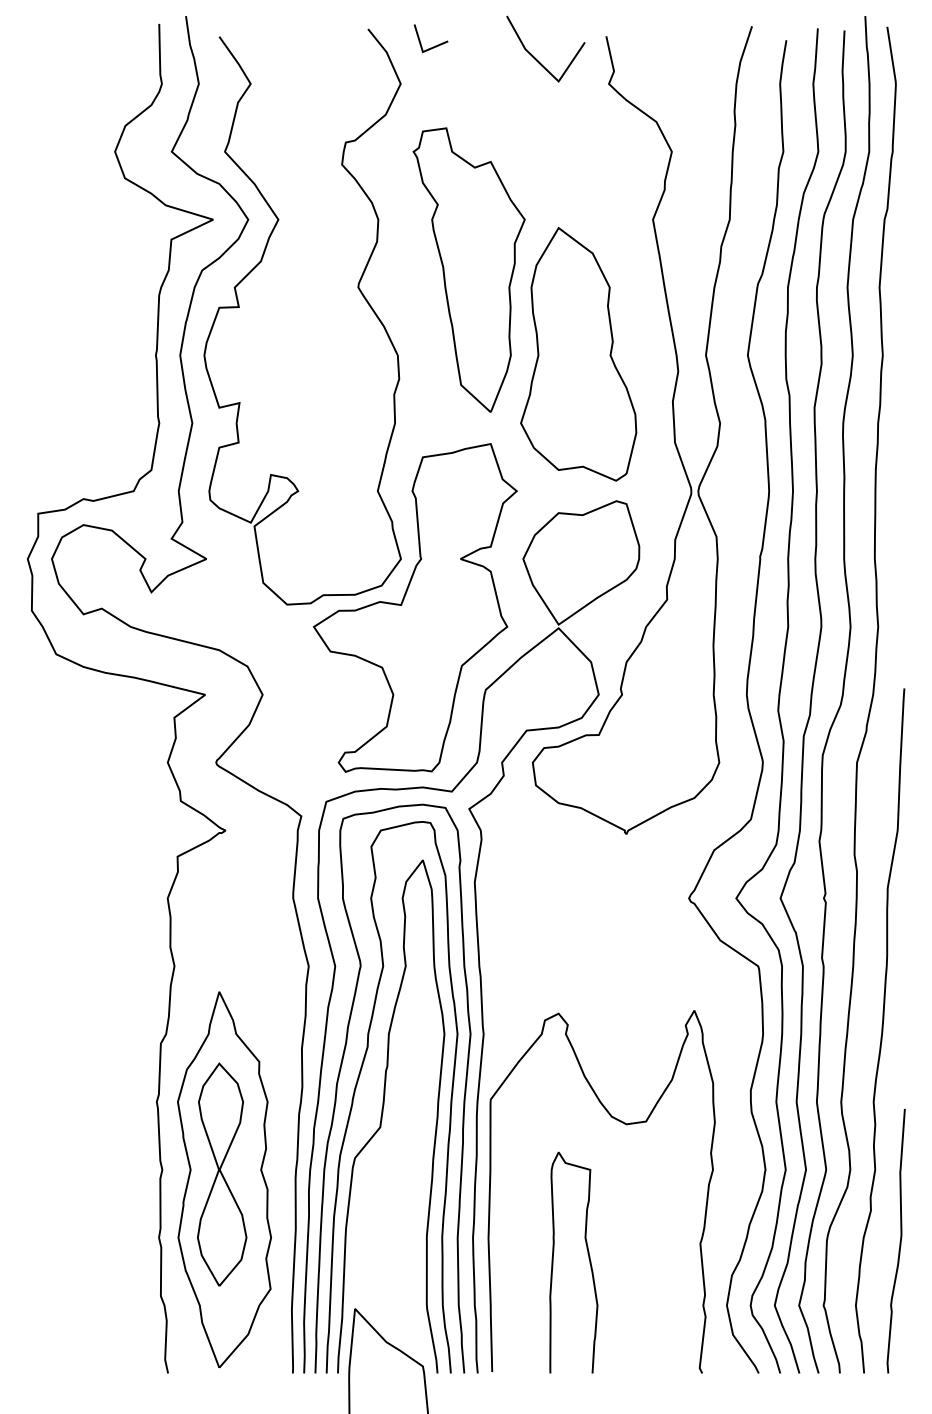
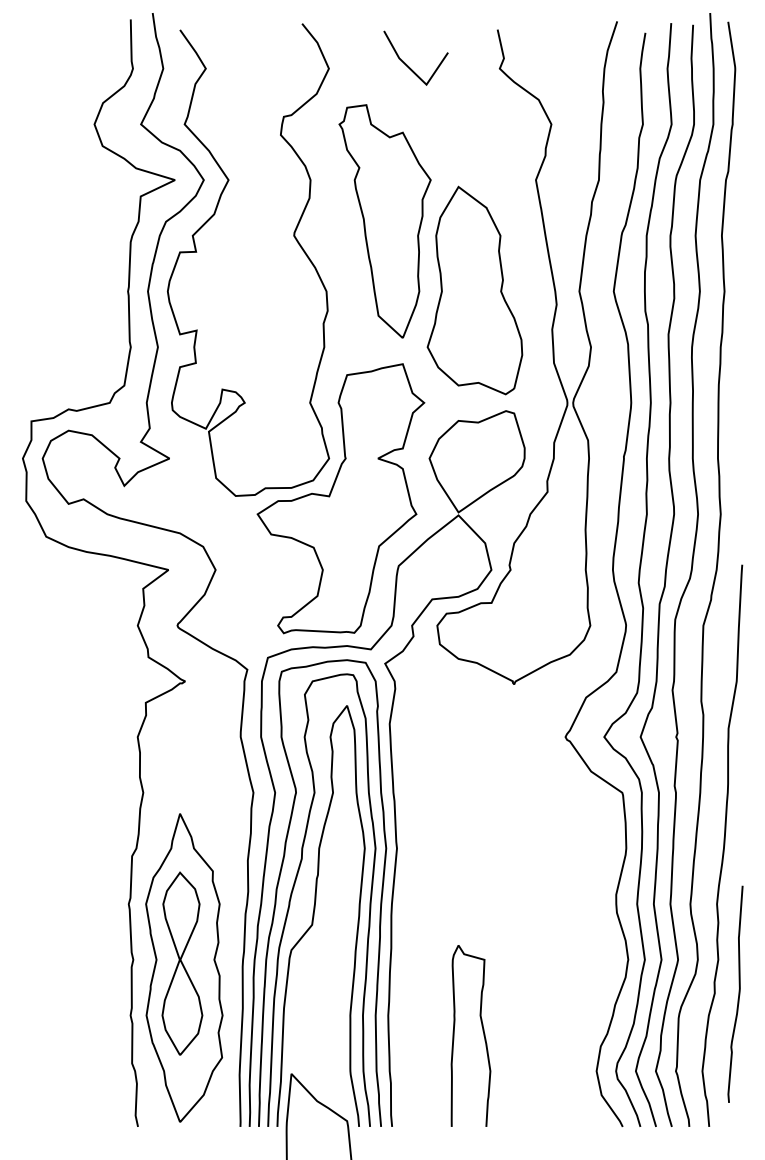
line: (434, 45) -> (356, 37), removed
line: (535, 56) -> (407, 64), moved
curve: (625, 1125) -> (513, 923), removed
curve: (899, 1240) -> (738, 993), moved

